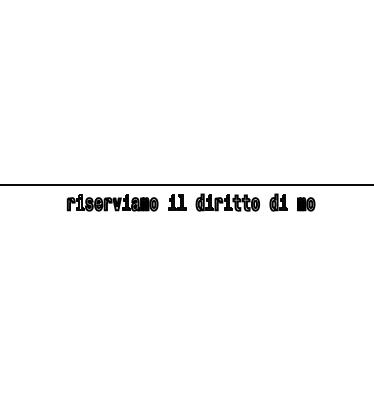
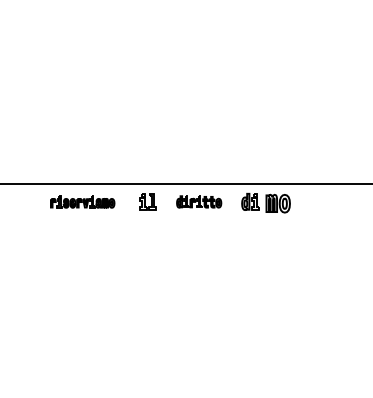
part: (112, 202) -> (82, 201), size x0.7
part: (227, 202) -> (198, 201), size x0.7
part: (306, 204) -> (278, 203), size x1.4

